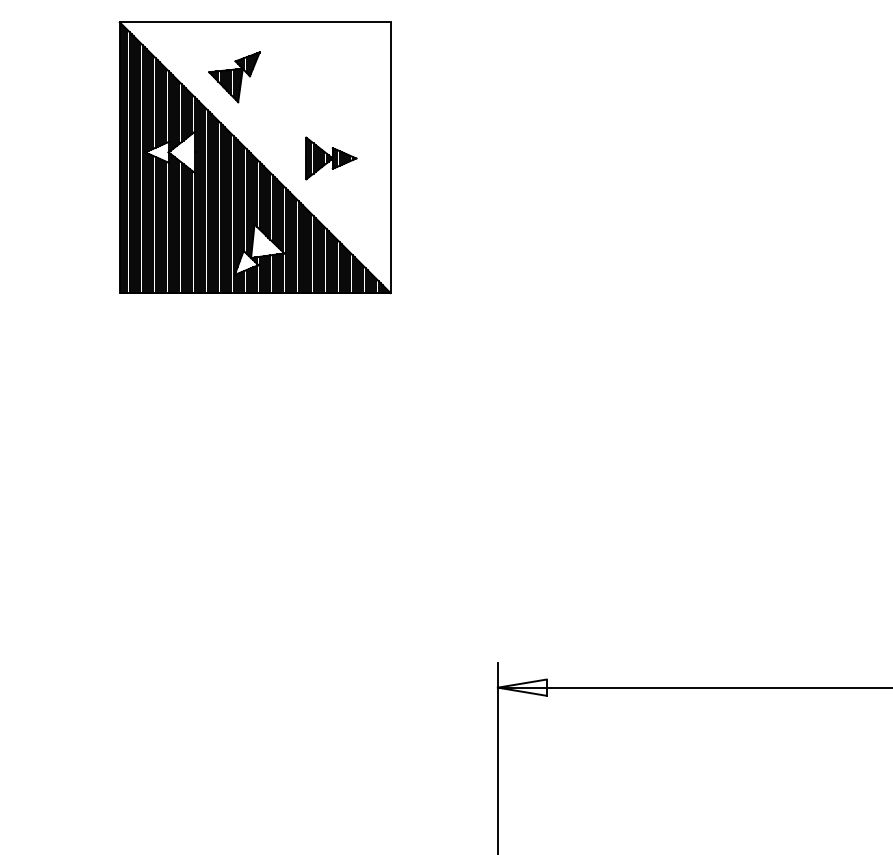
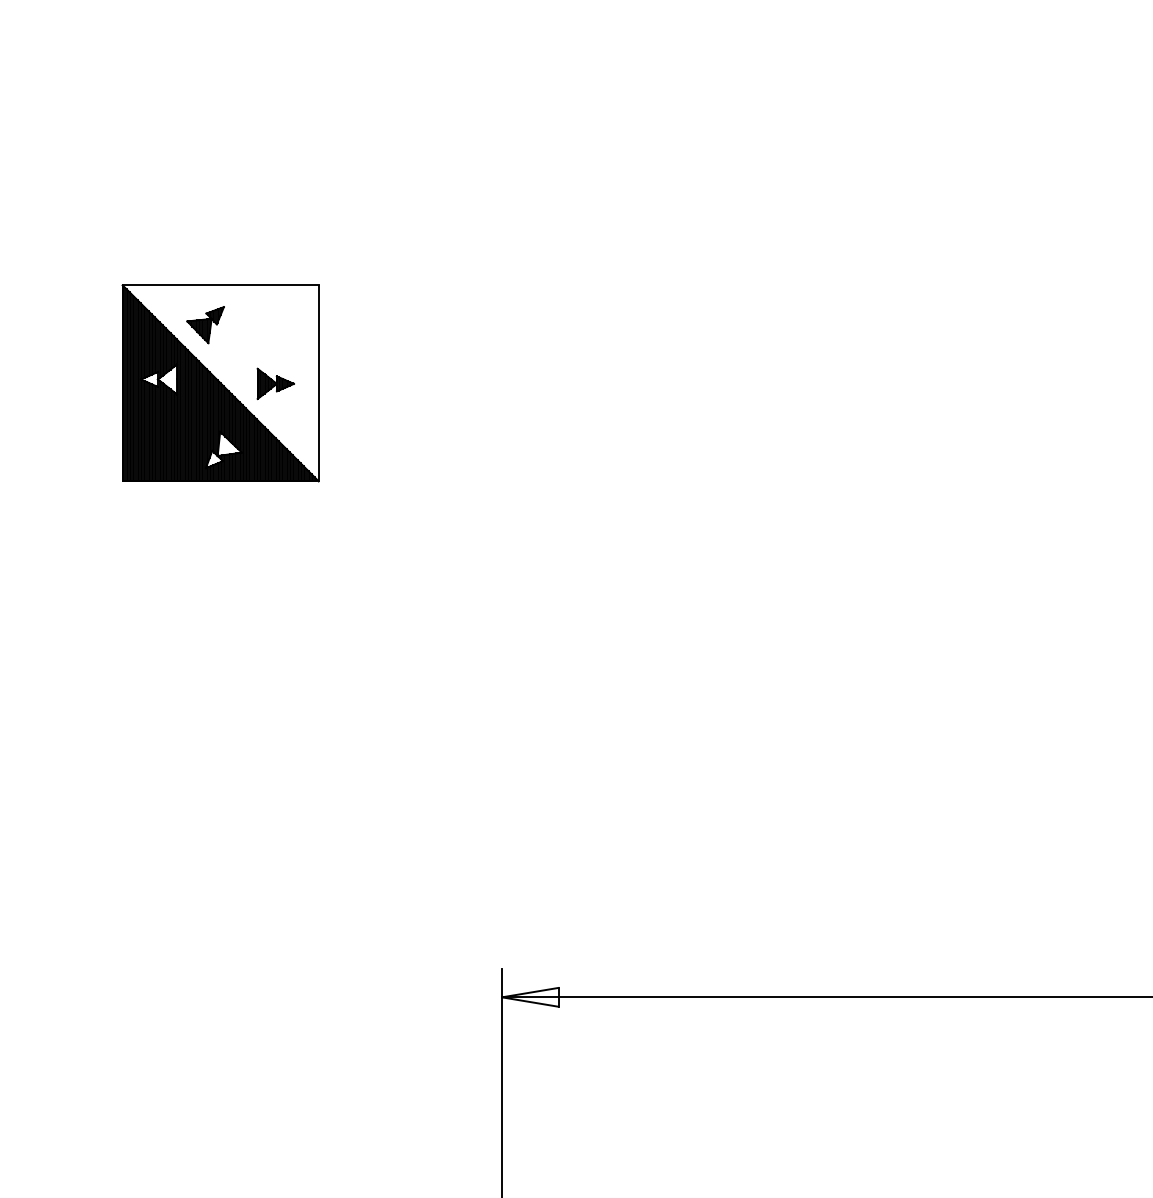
part: (254, 157) -> (220, 383), size x0.62

